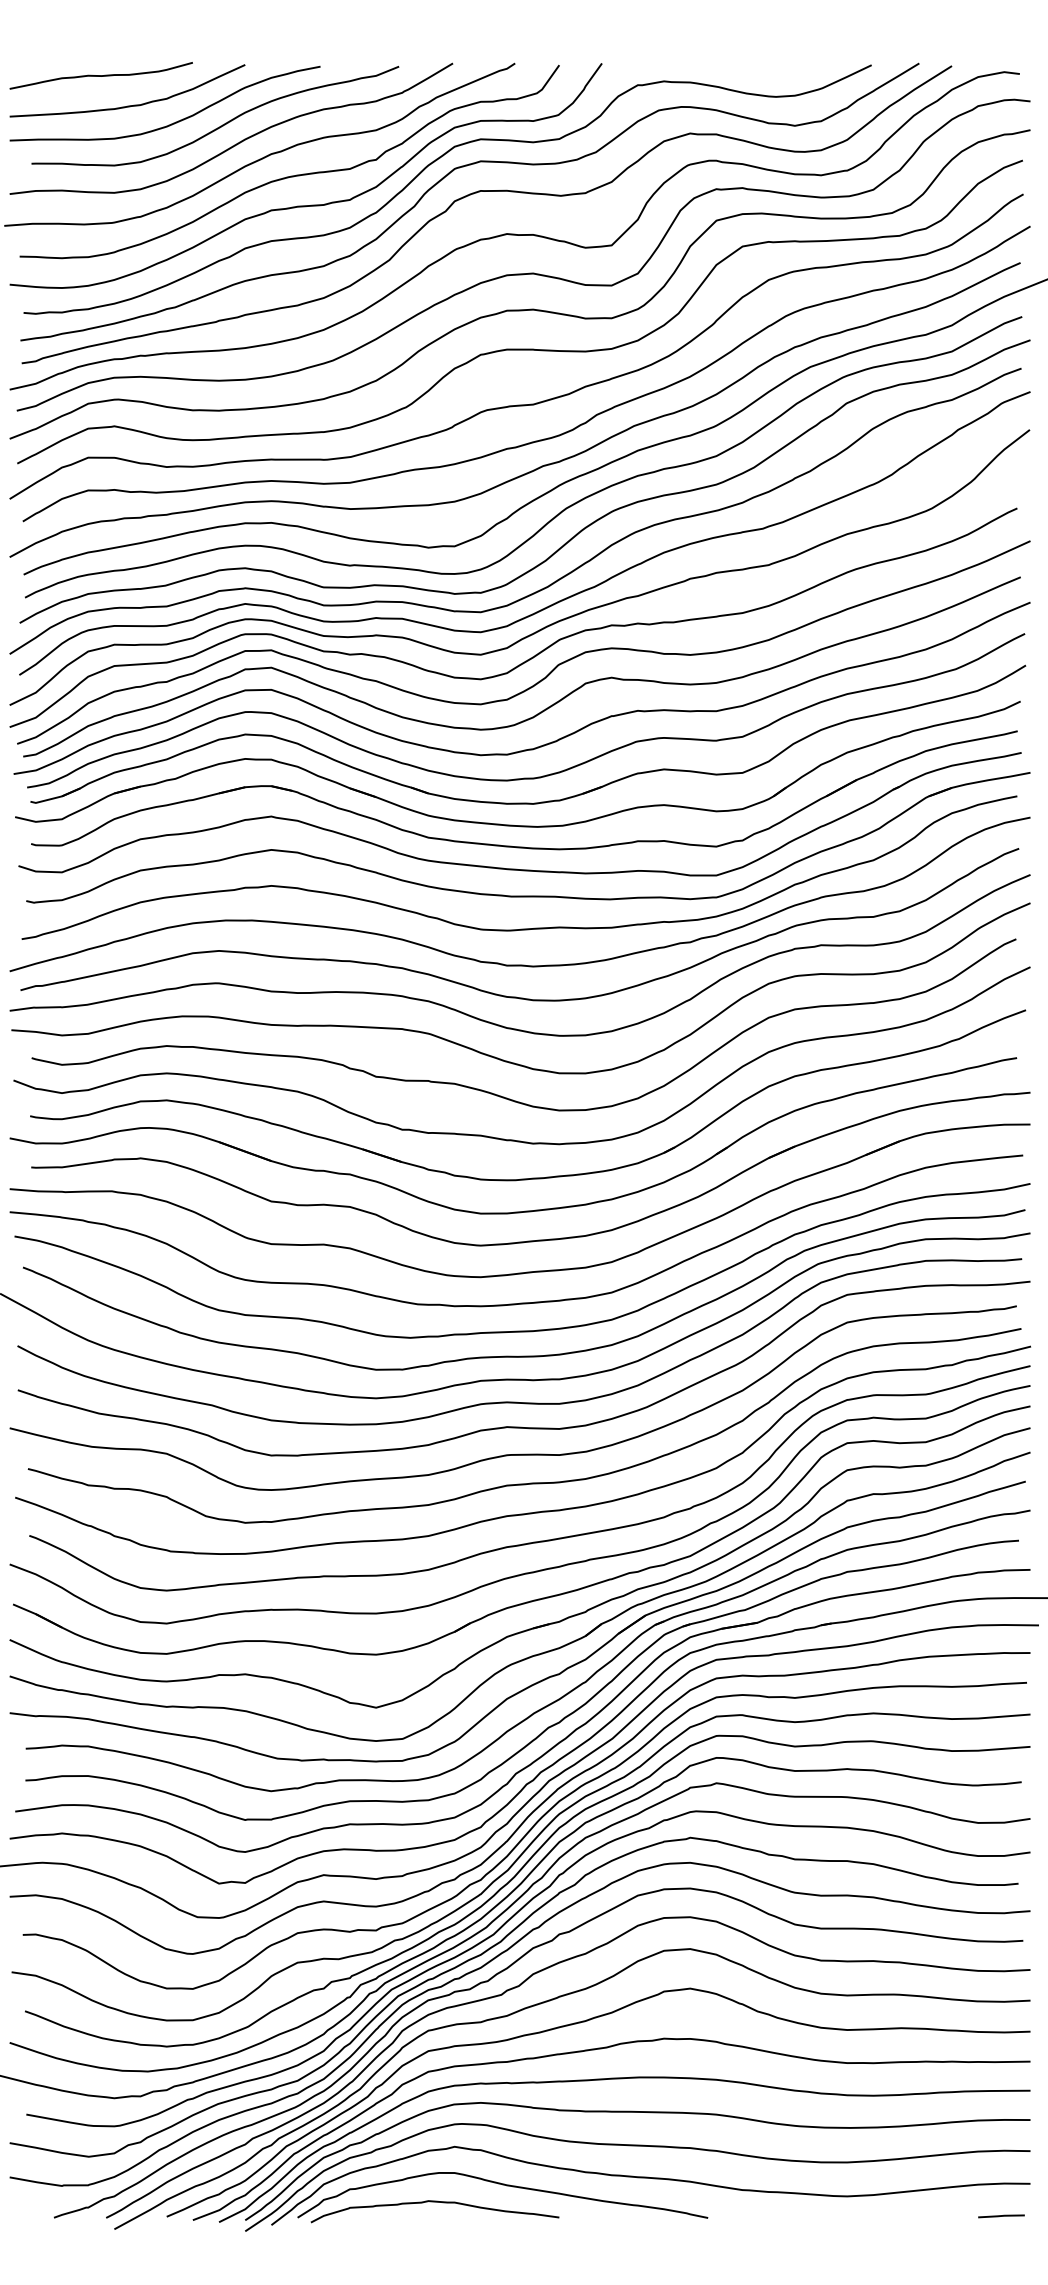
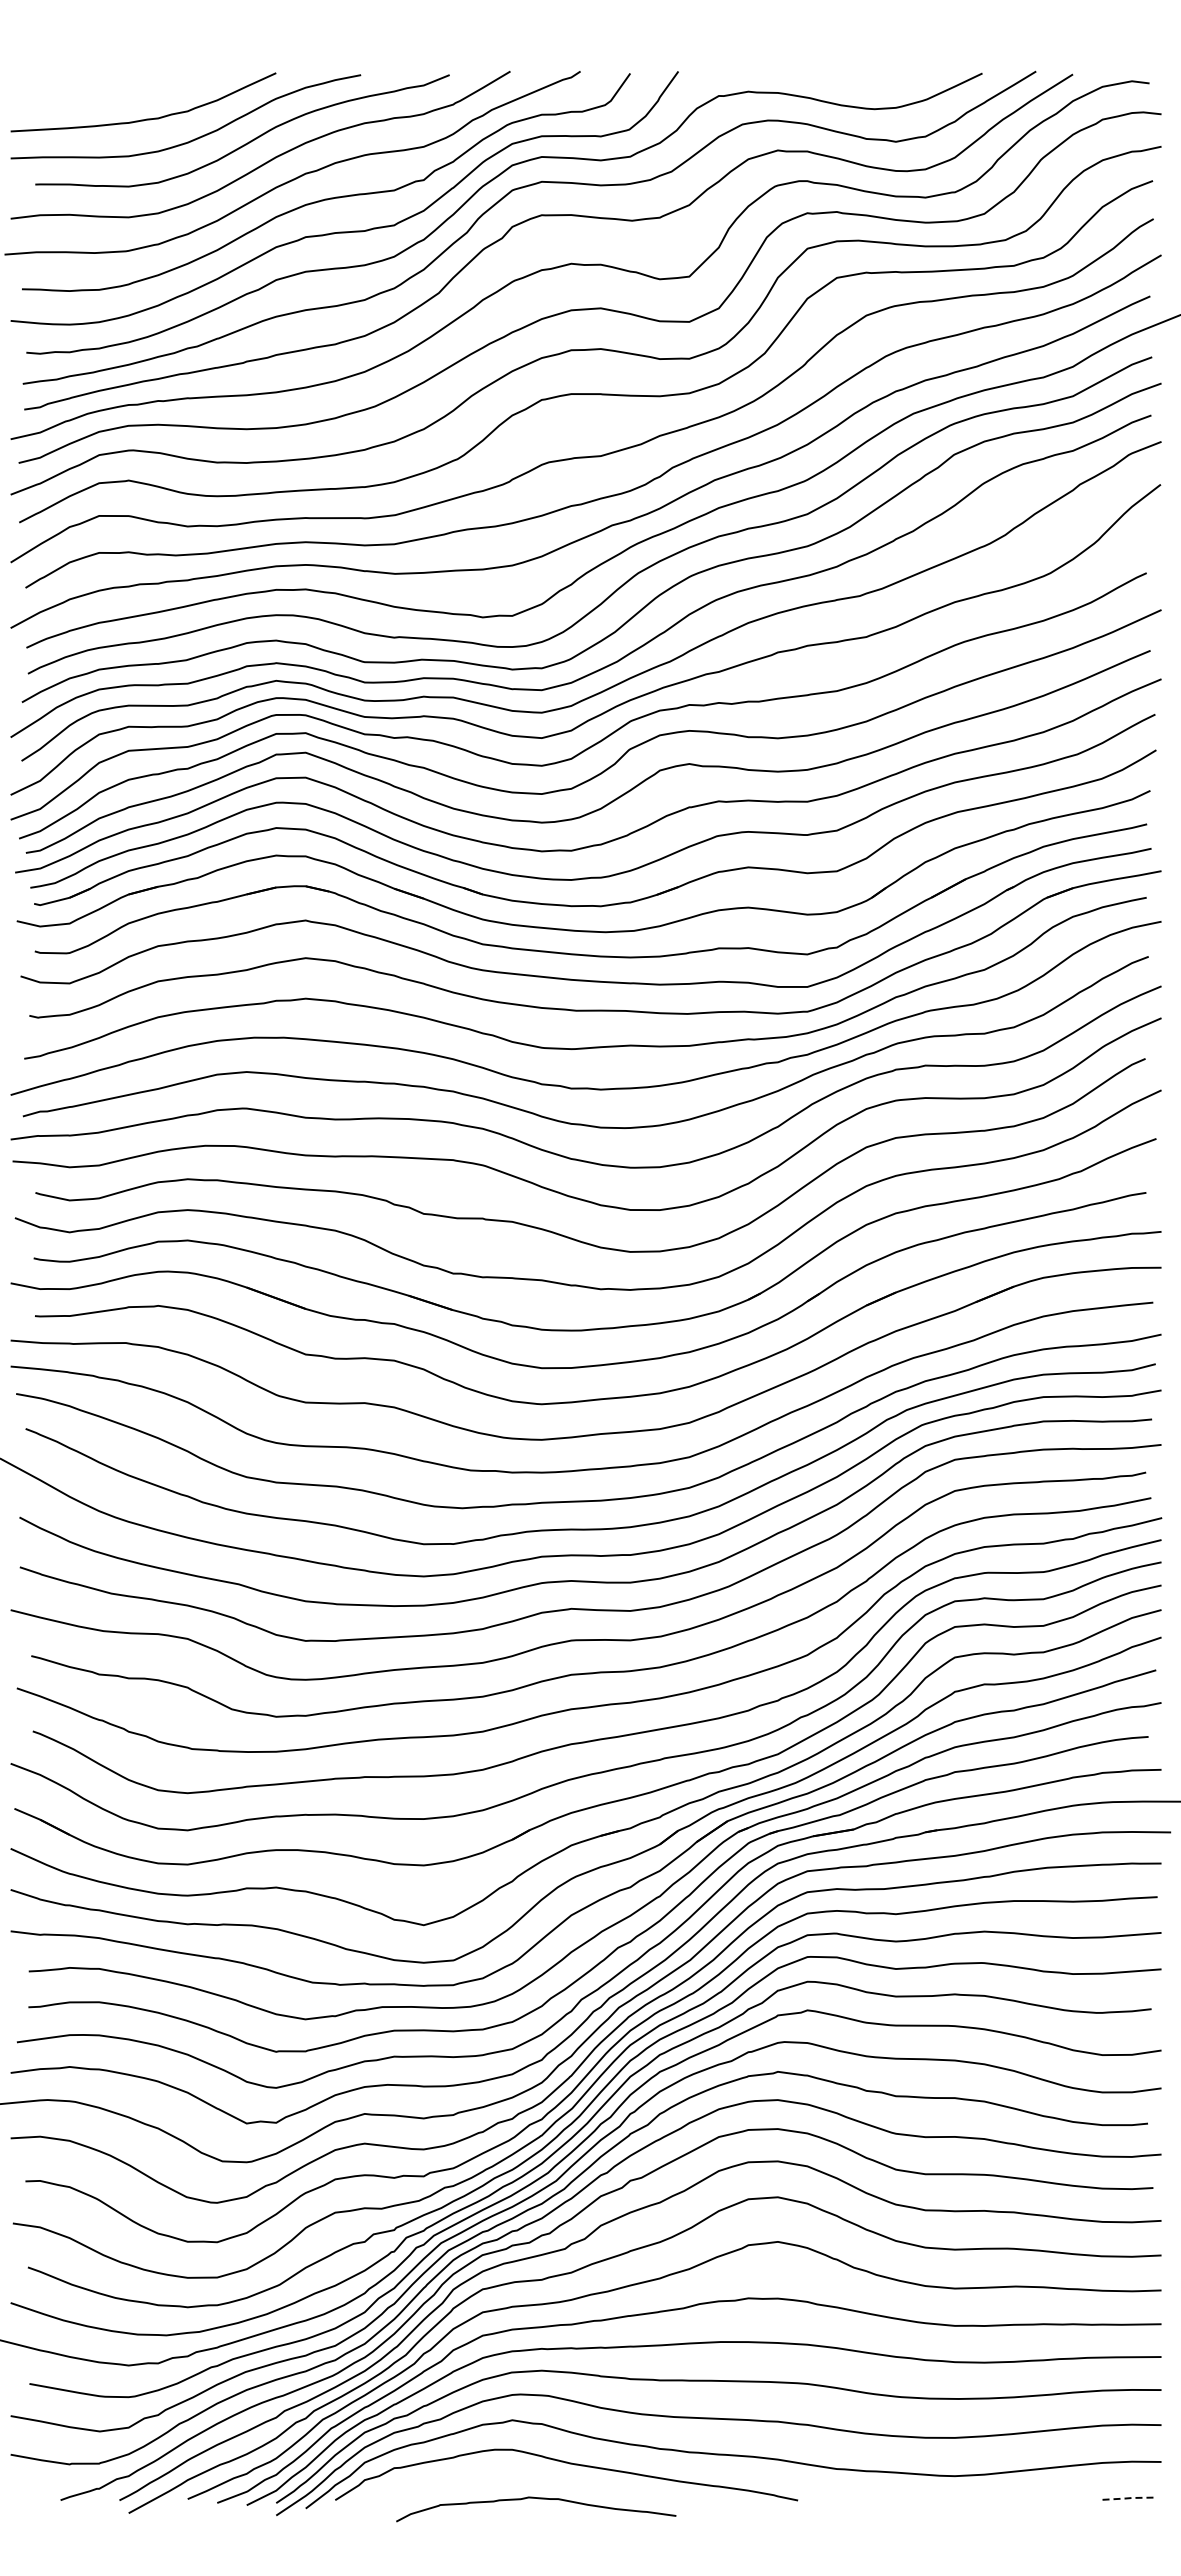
curve: (100, 74) -> (113, 84), removed
curve: (437, 2202) -> (538, 2499), moved
line: (1002, 2216) -> (1129, 2498), solid -> dashed

